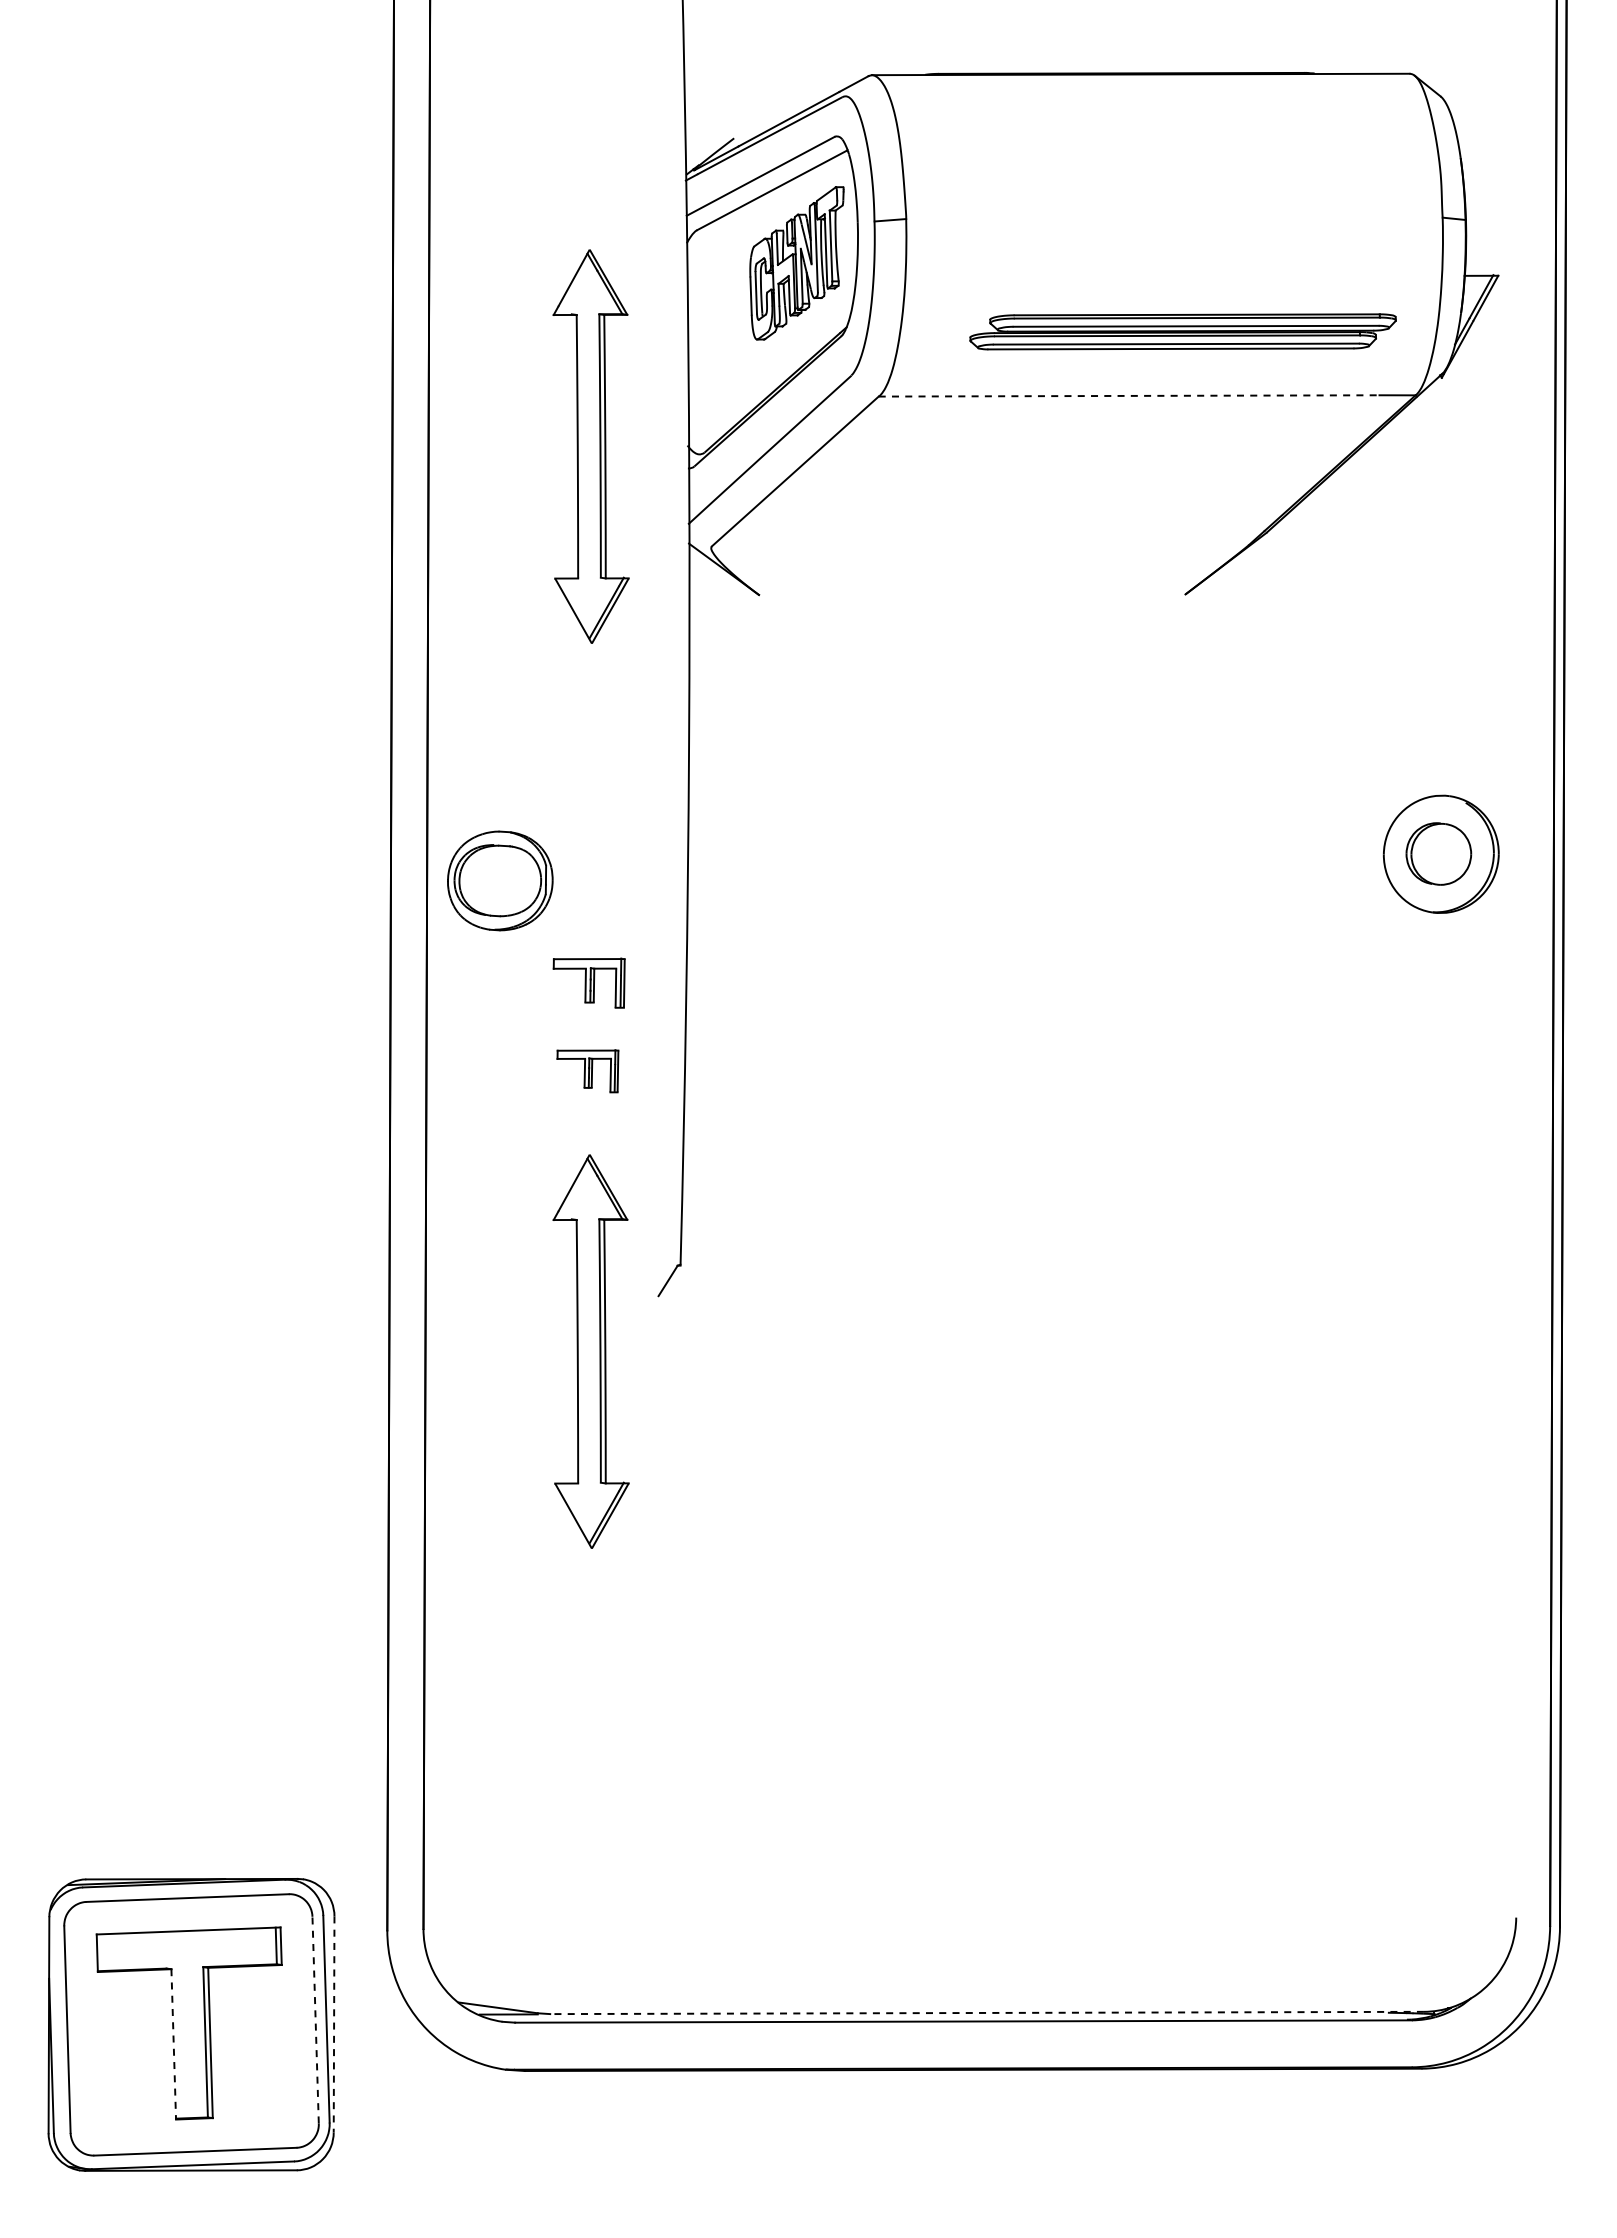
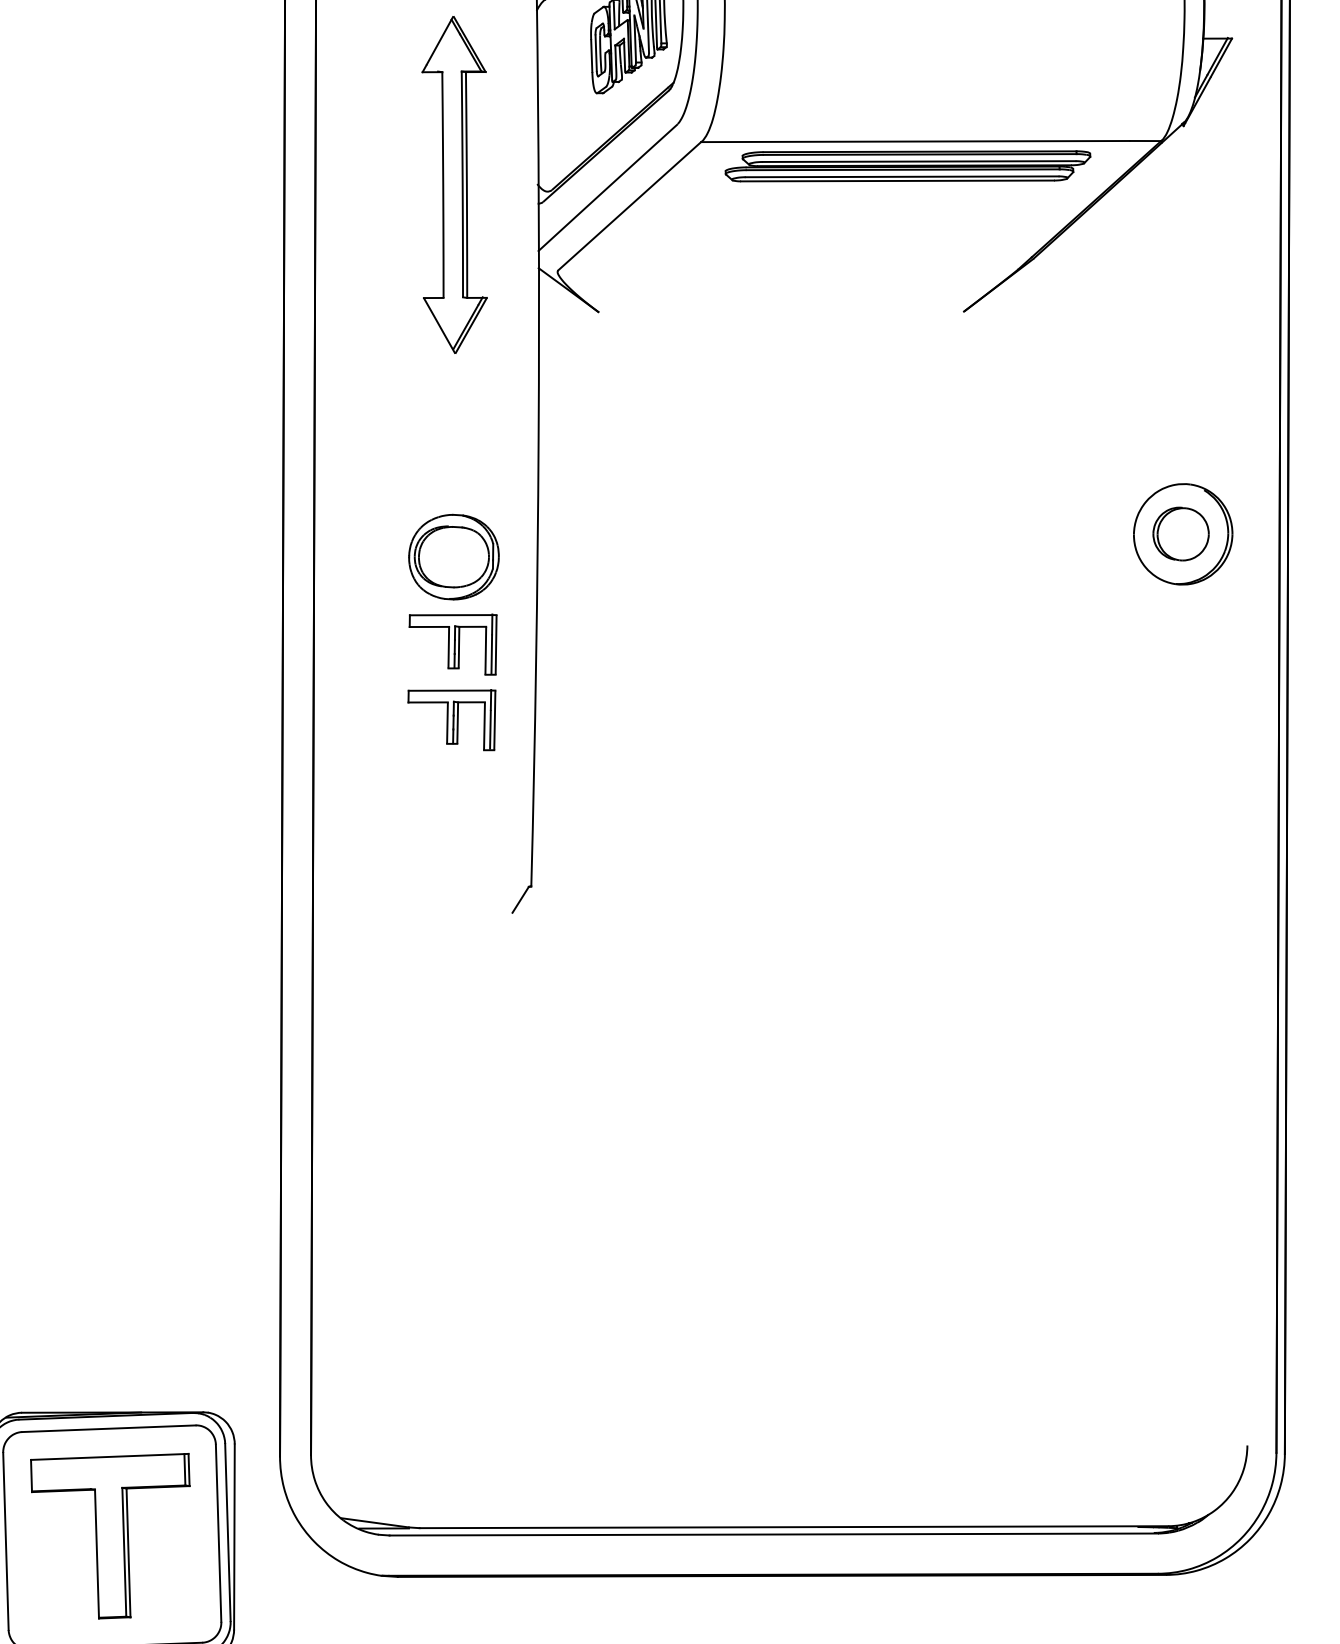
part: (1182, 331) -> (907, 166), moved
line: (1128, 395) -> (915, 141), dashed -> solid
part: (500, 880) -> (454, 556), moved
part: (588, 983) -> (452, 645), size x1.43
part: (587, 1071) -> (451, 720), size x1.67
part: (590, 1351) -> (454, 960), removed
line: (987, 2012) -> (794, 1526), dashed -> solid
line: (315, 2019) -> (218, 1532), dashed -> solid
line: (334, 2025) -> (234, 1537), dashed -> solid
line: (173, 2044) -> (96, 1554), dashed -> solid

